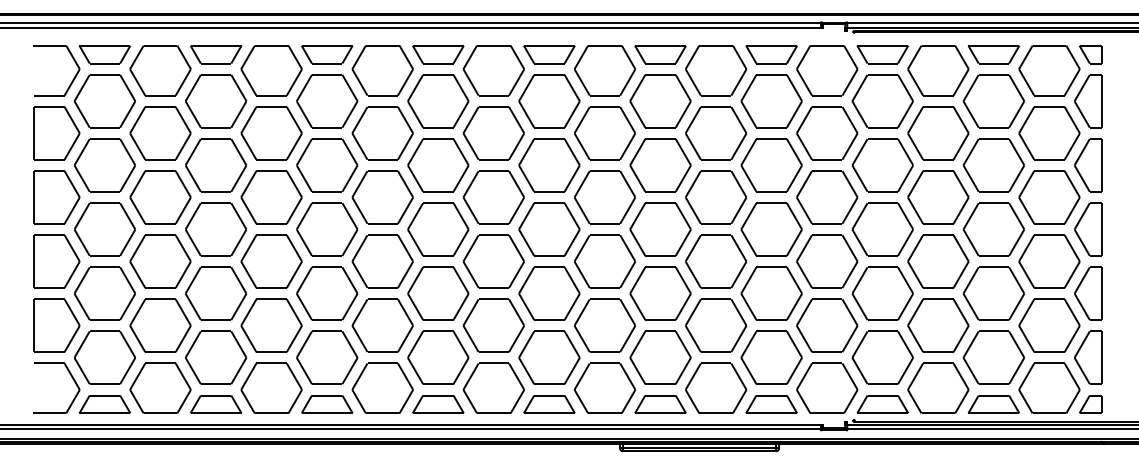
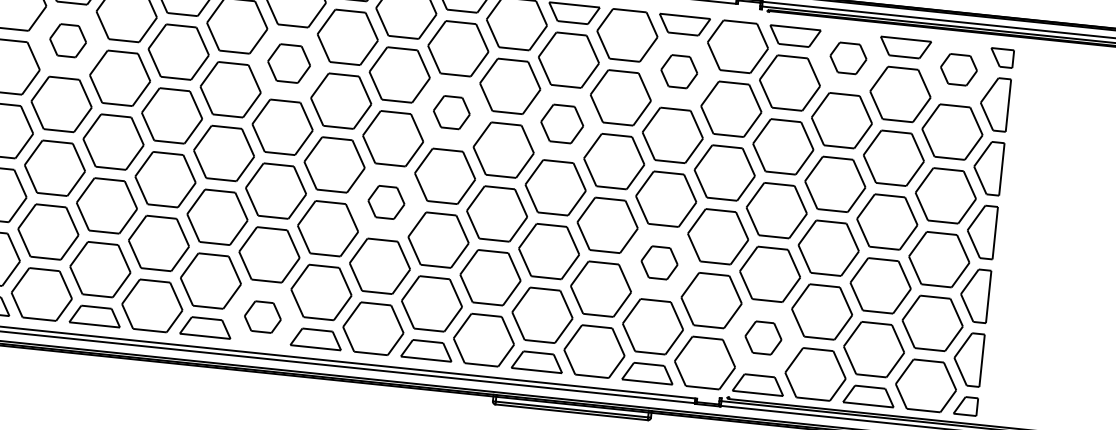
part: (938, 70) -> (848, 58), size x0.6
part: (1049, 70) -> (958, 69), size x0.6
part: (771, 101) -> (679, 71), size x0.6
part: (160, 133) -> (68, 40), size x0.6
part: (382, 133) -> (288, 63), size x0.7
part: (549, 165) -> (451, 112), size x0.6
part: (660, 165) -> (562, 124), size x0.7
part: (493, 261) -> (386, 202), size x0.6
part: (771, 293) -> (659, 262), size x0.6
part: (882, 357) -> (763, 337), size x0.6
part: (382, 387) -> (262, 316), size x0.6

